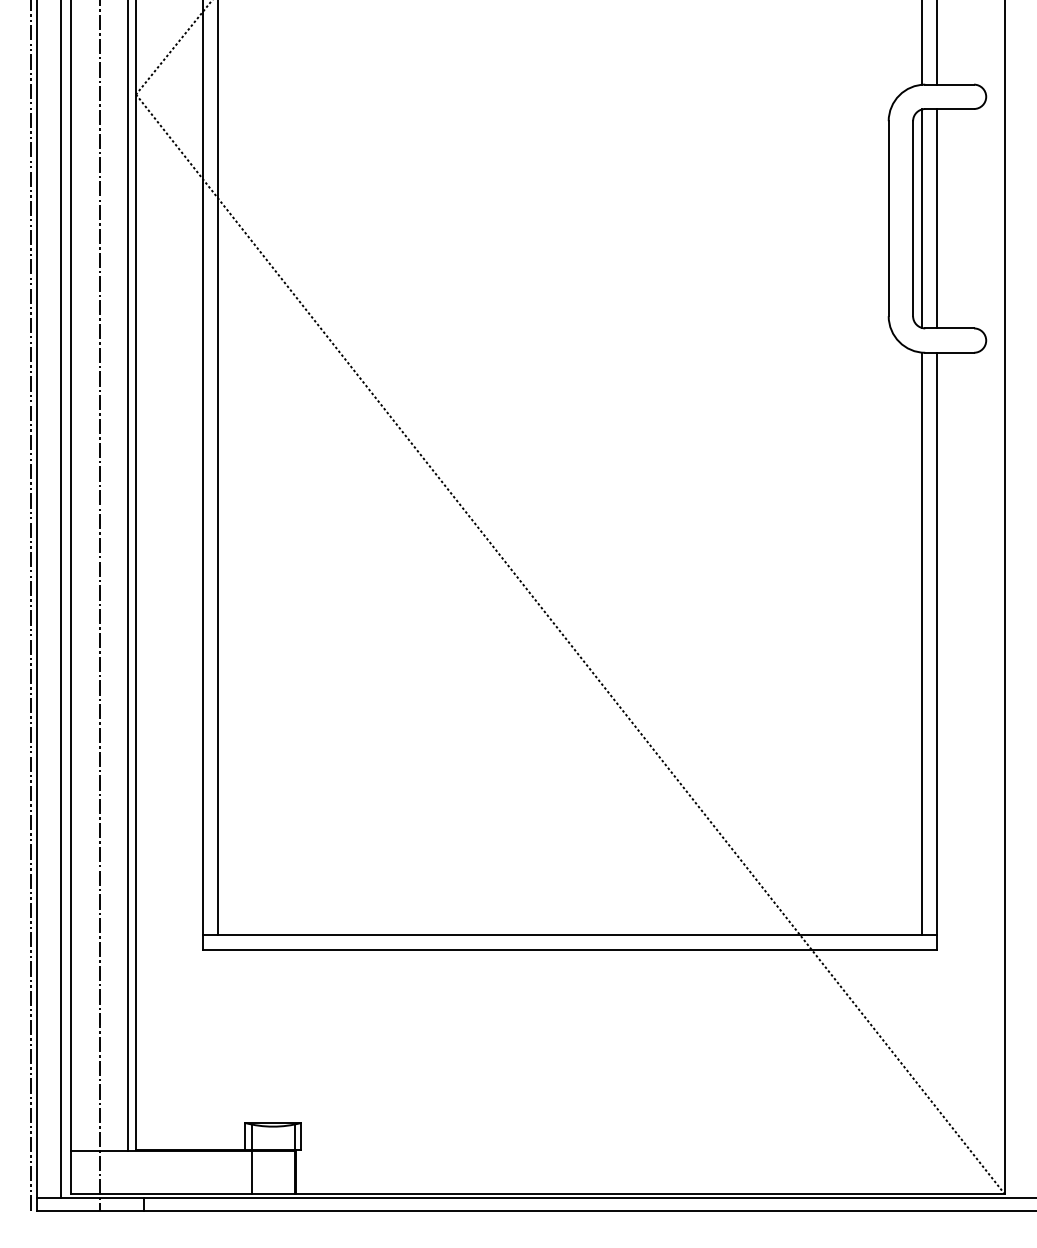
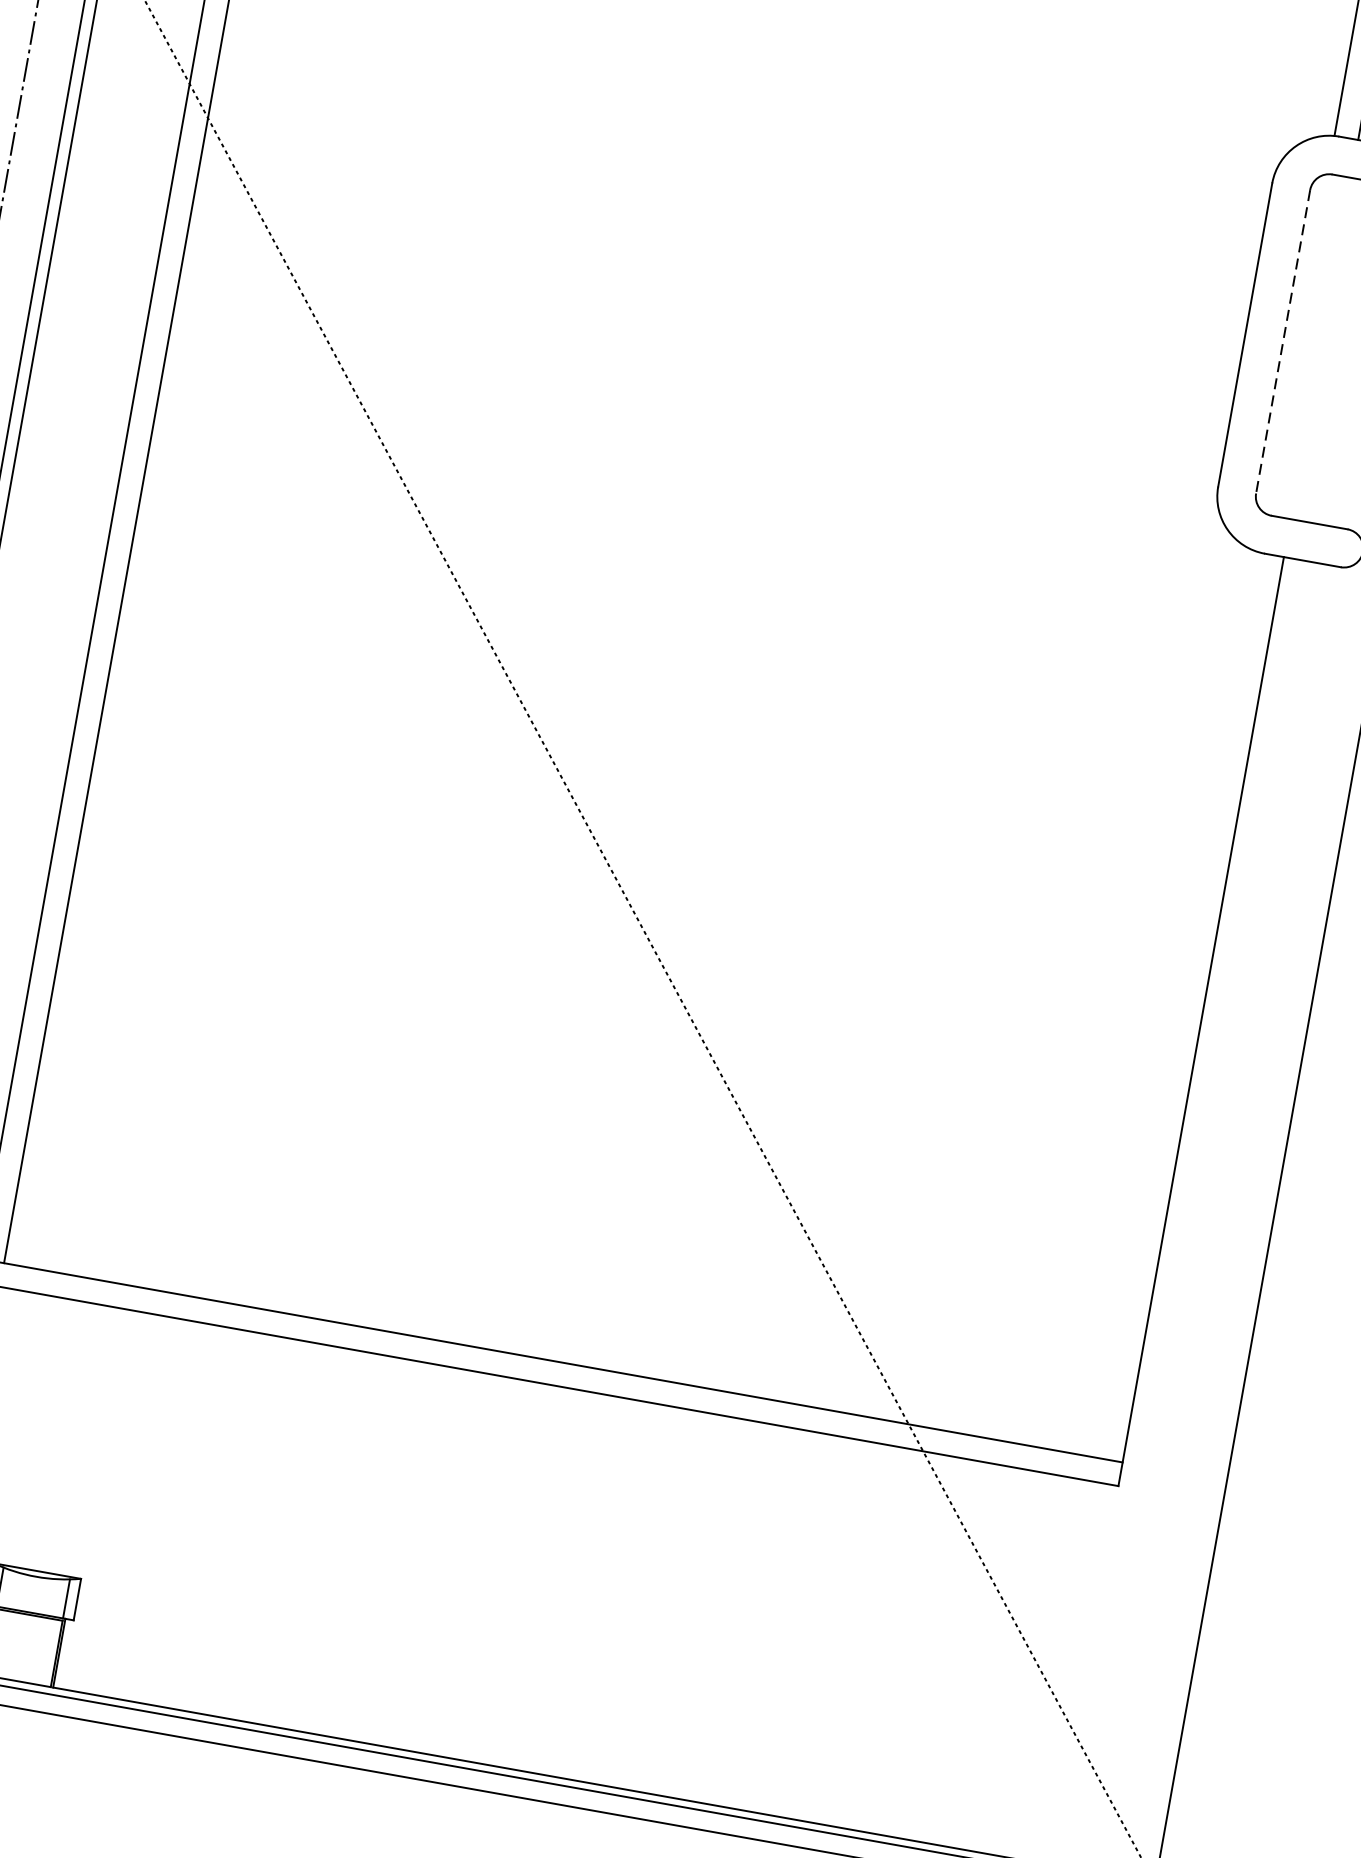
line: (913, 218) -> (1283, 341), solid -> dashed
line: (922, 218) -> (1297, 344), removed
line: (937, 218) -> (1321, 348), removed
line: (922, 643) -> (1180, 1005), removed

